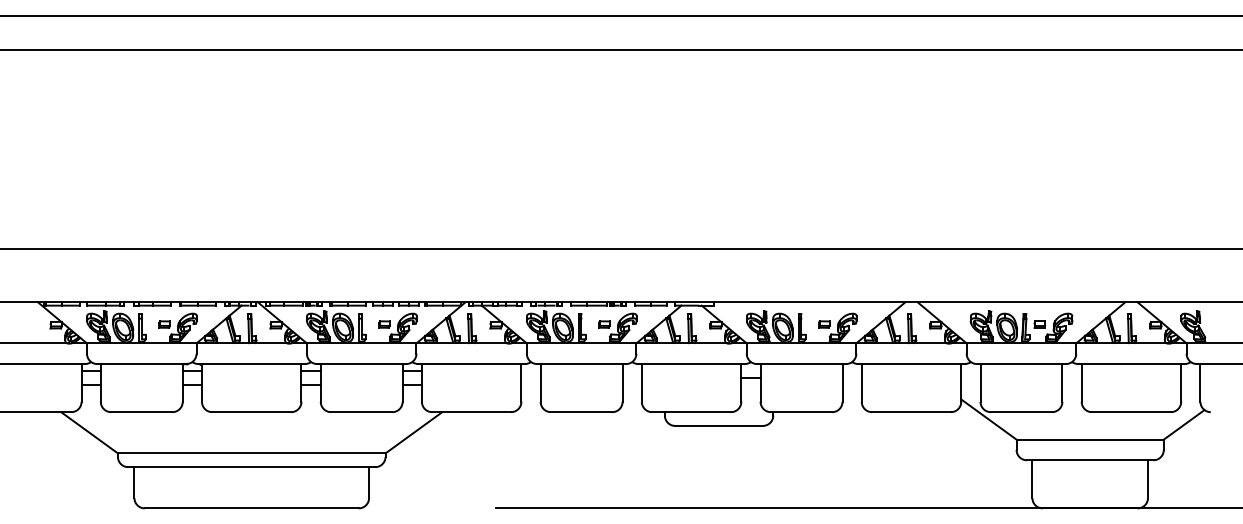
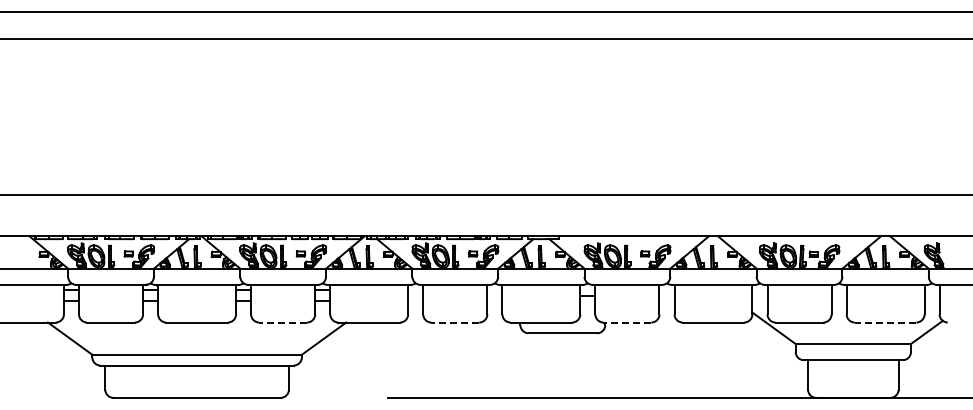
line: (362, 412) -> (283, 322), solid -> dashed
line: (581, 412) -> (455, 322), solid -> dashed
line: (801, 412) -> (627, 322), solid -> dashed
line: (1131, 412) -> (885, 322), solid -> dashed

